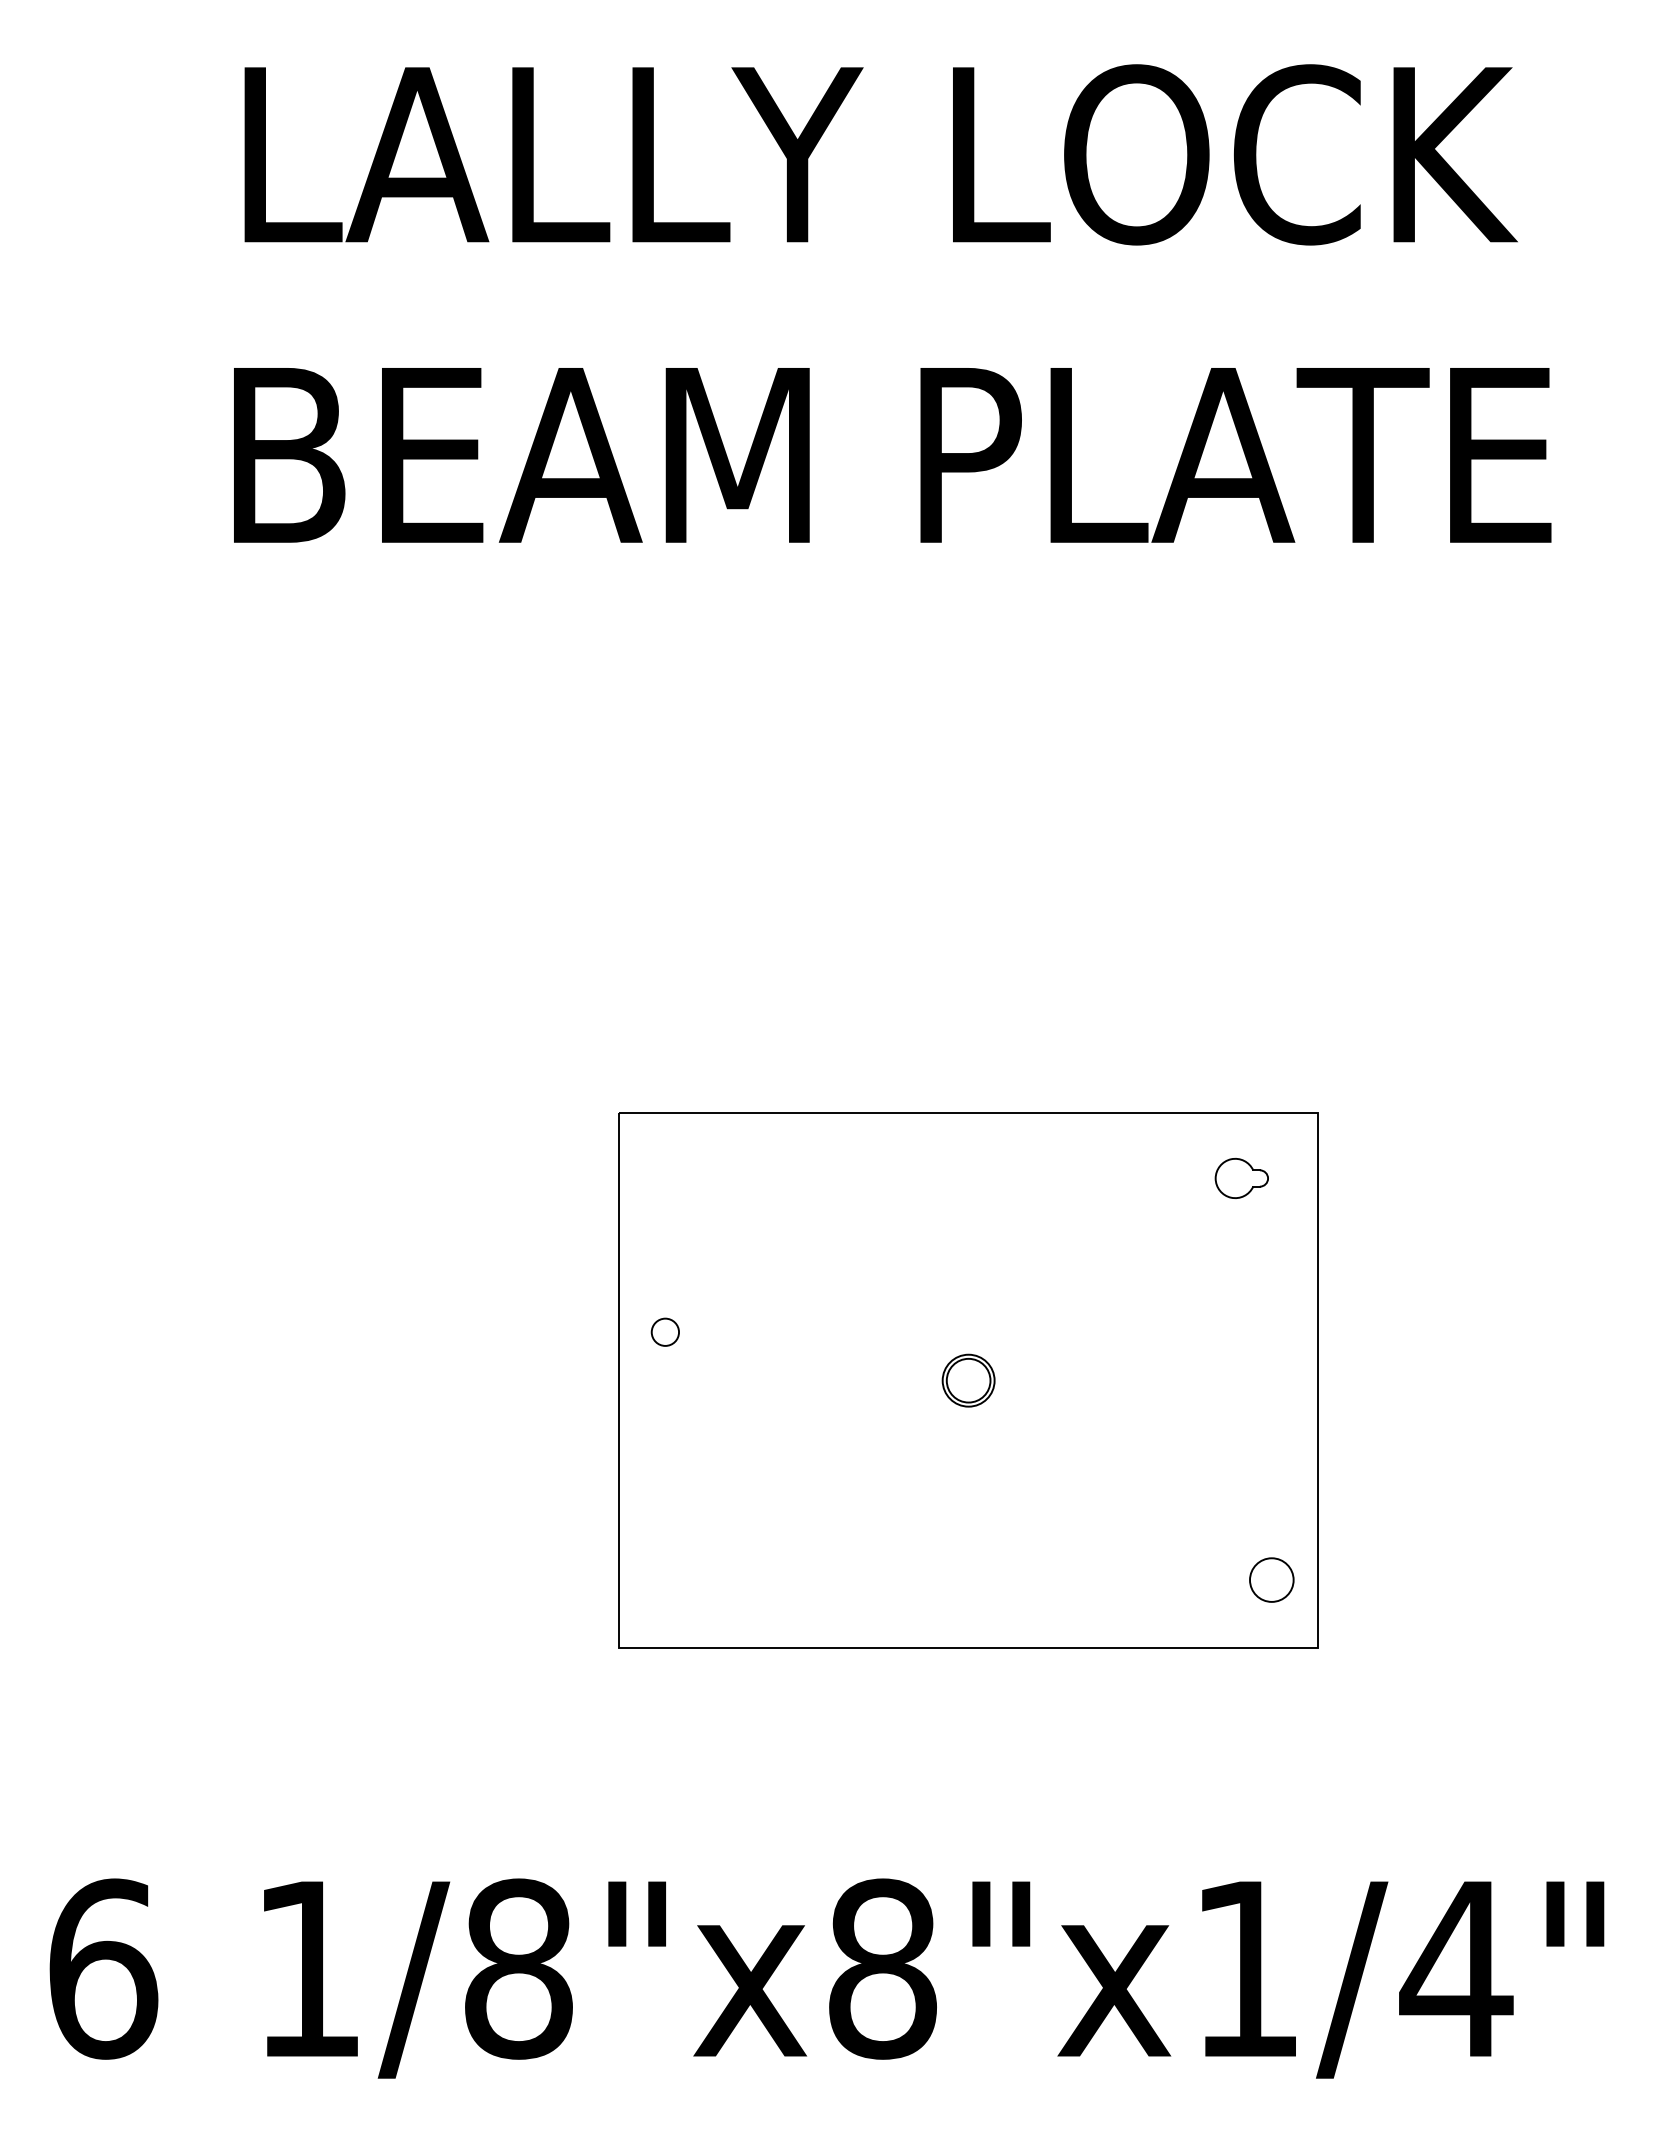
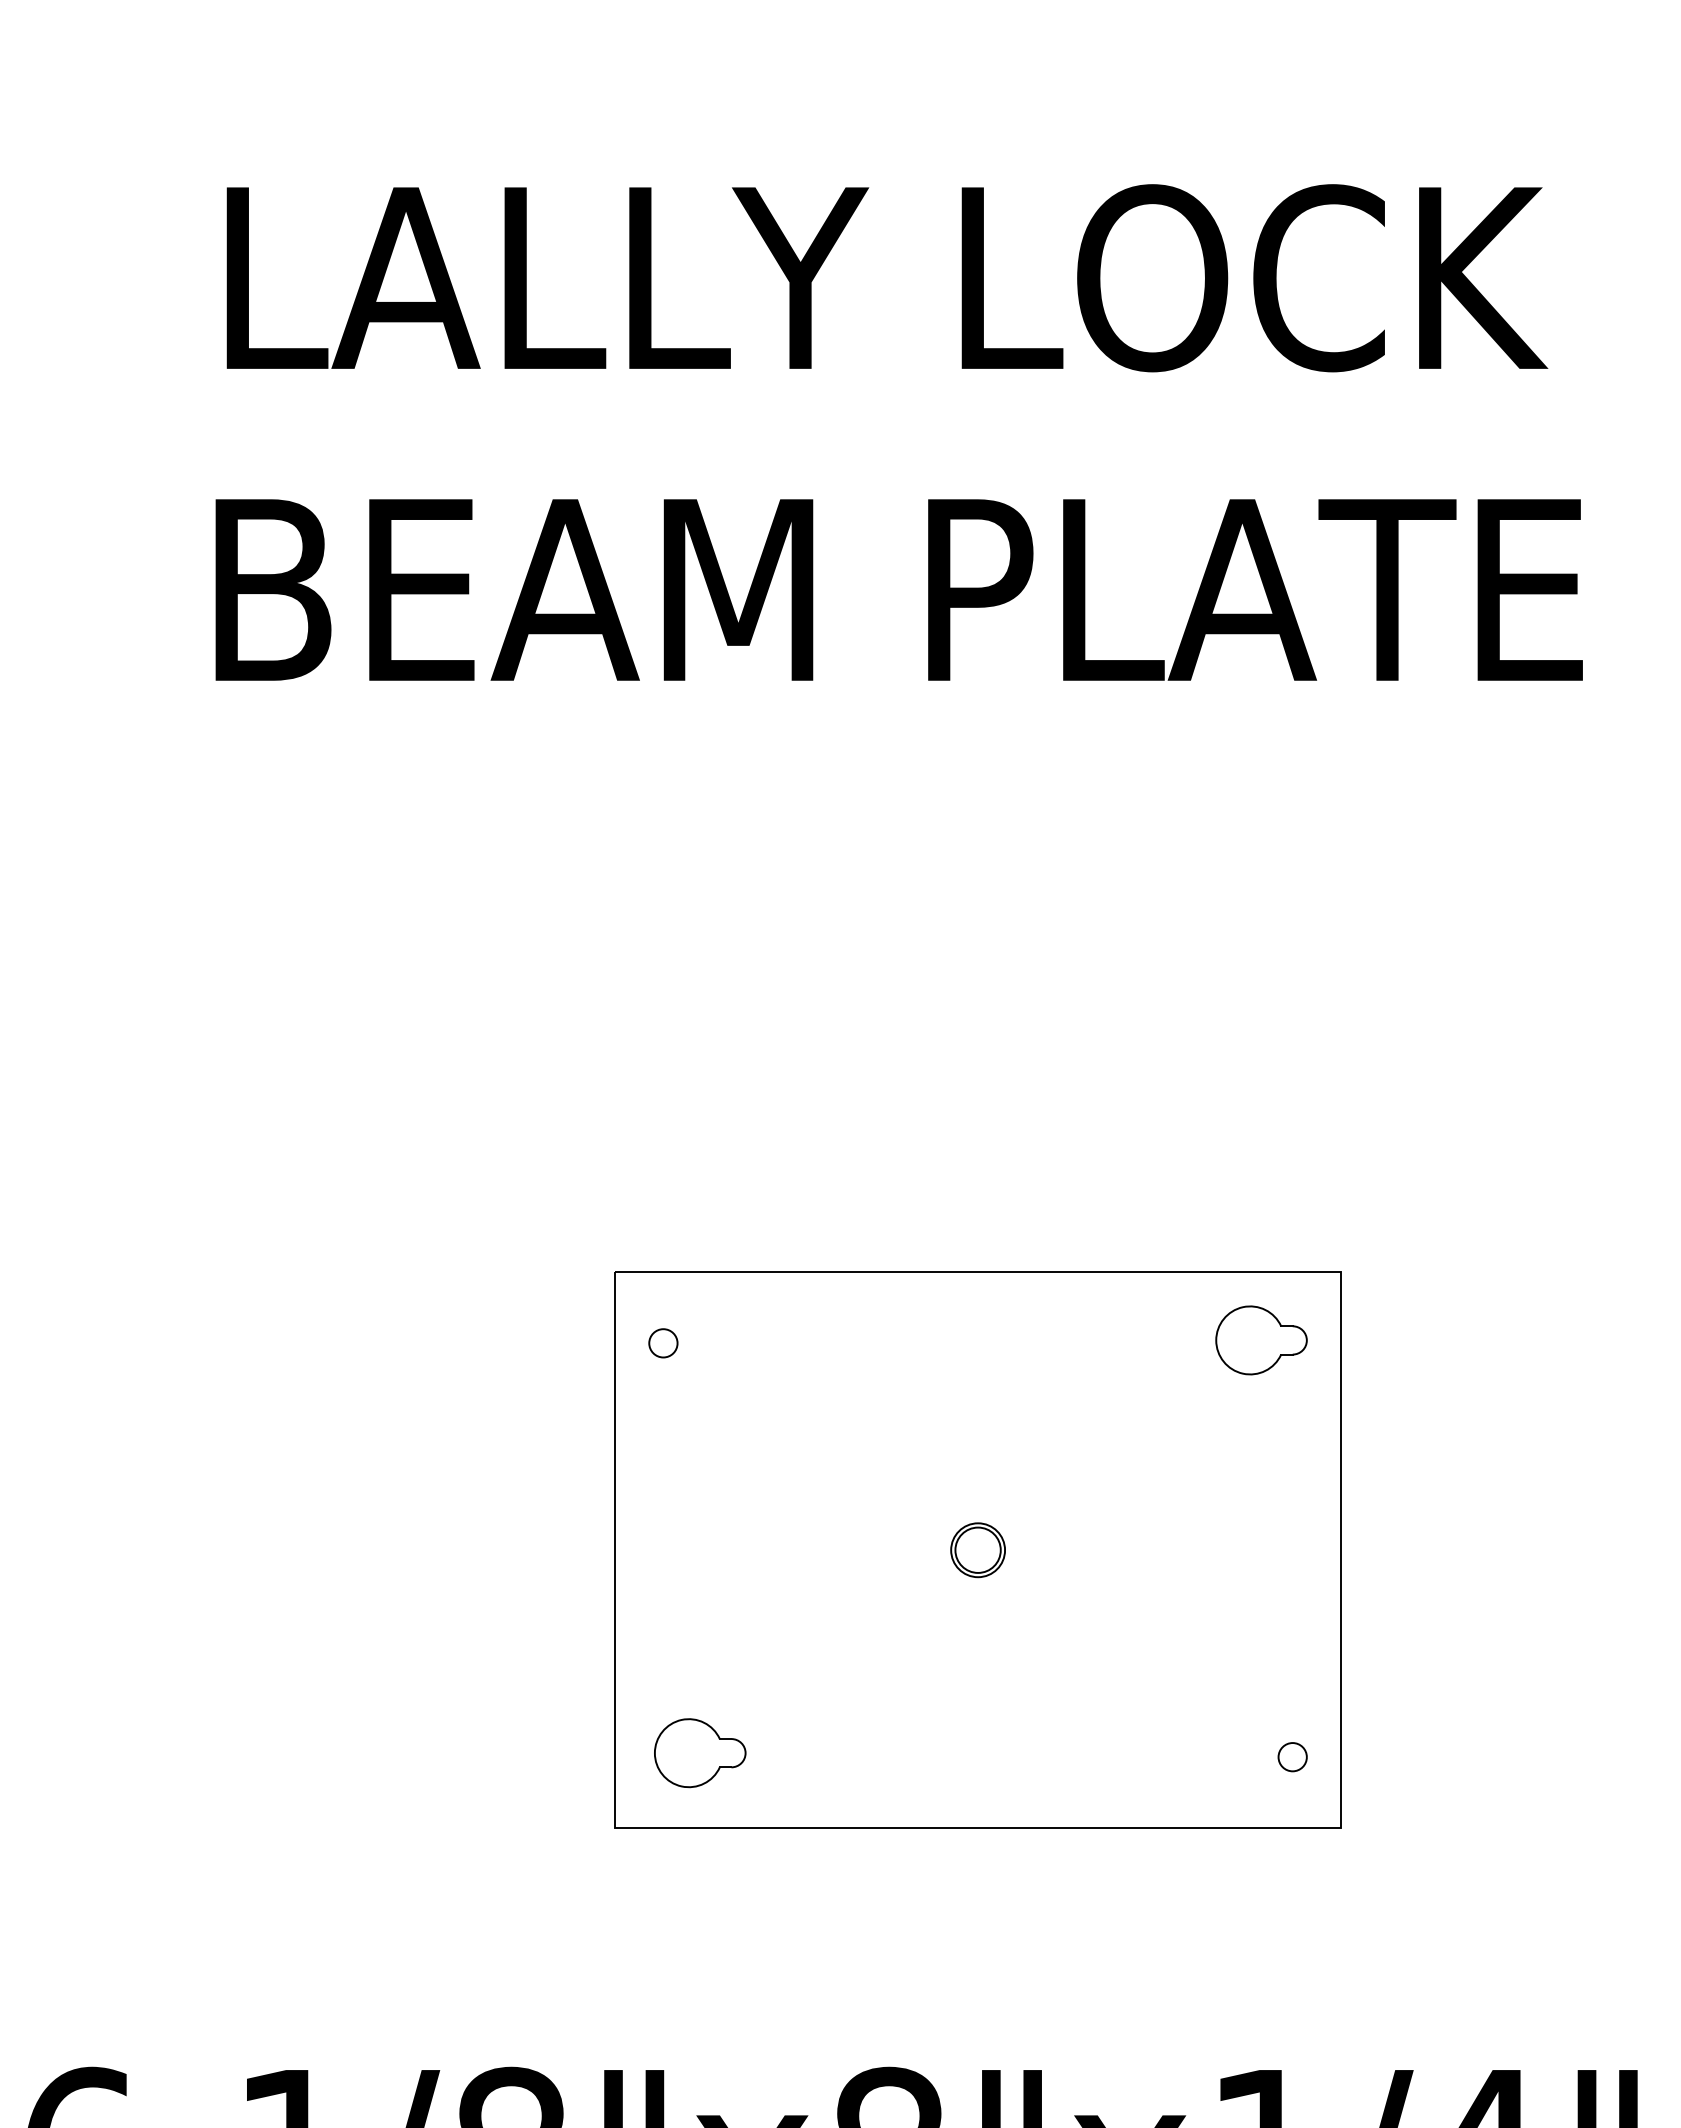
part: (1241, 1178) -> (1261, 1340), size x1.67
circle: (664, 1331) -> (662, 1342), moved
part: (700, 1575) -> (699, 1752), added
circle: (1271, 1579) -> (1292, 1756), size x0.62

